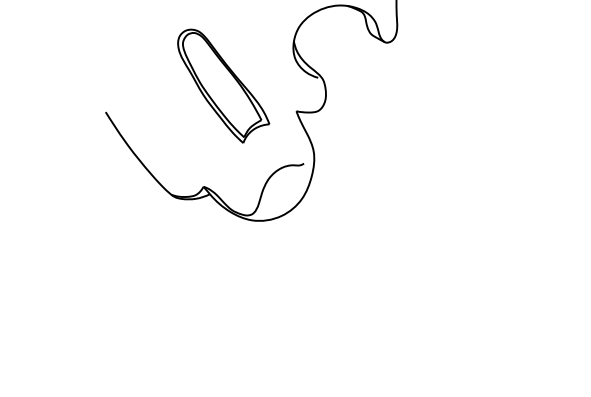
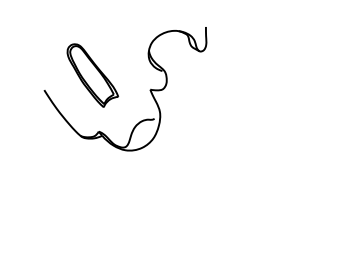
part: (222, 85) -> (92, 75), moved

